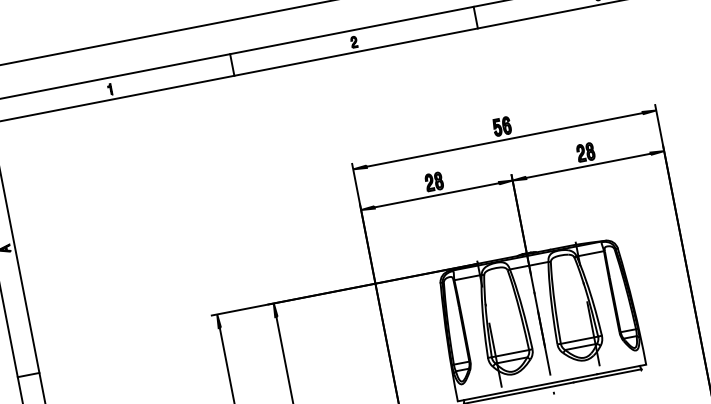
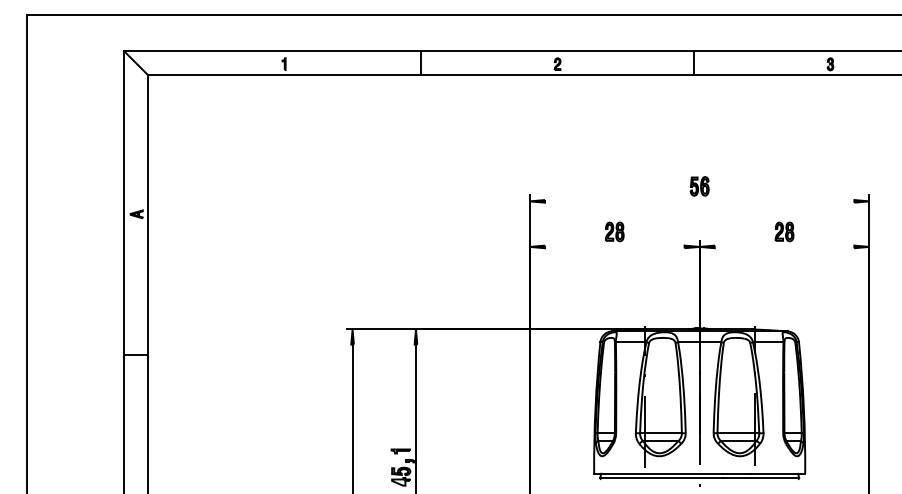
line: (504, 140) -> (699, 201), removed
line: (588, 165) -> (784, 246), removed
line: (436, 194) -> (614, 246), removed

